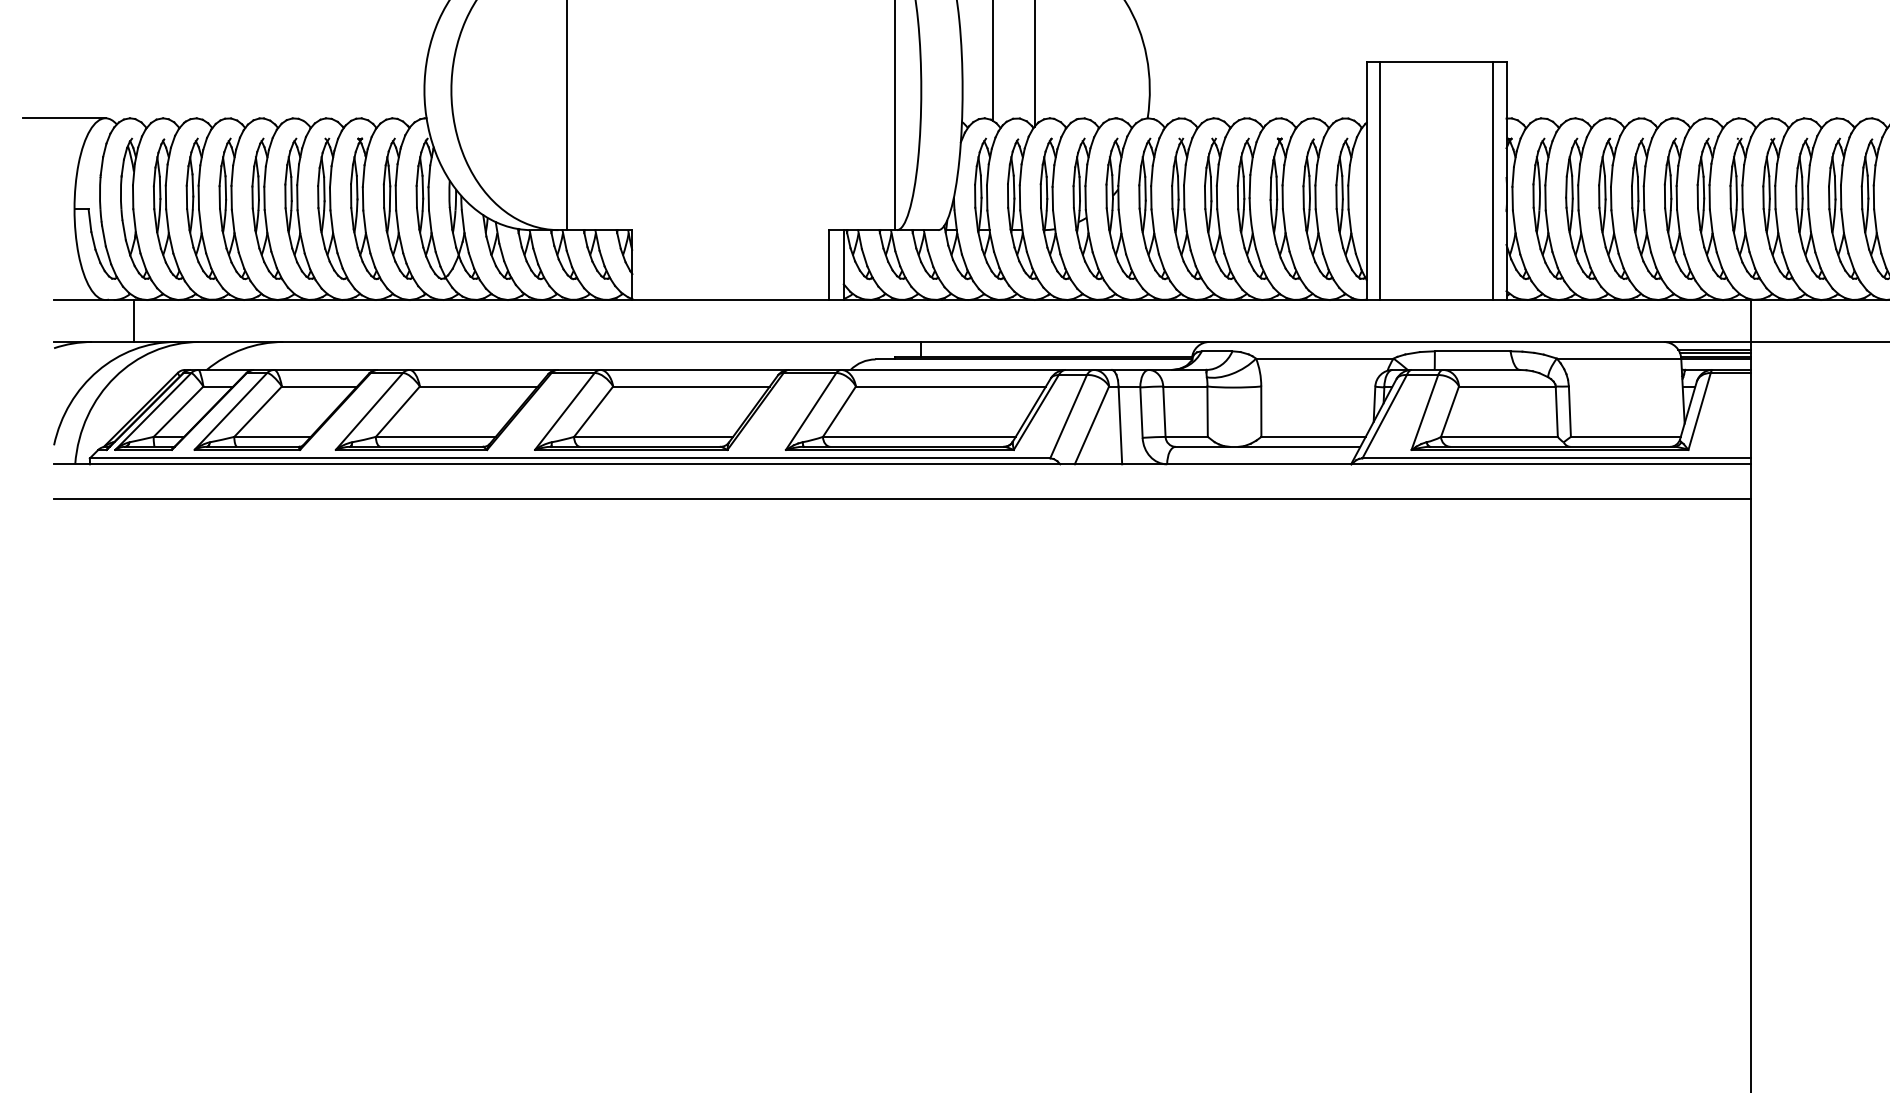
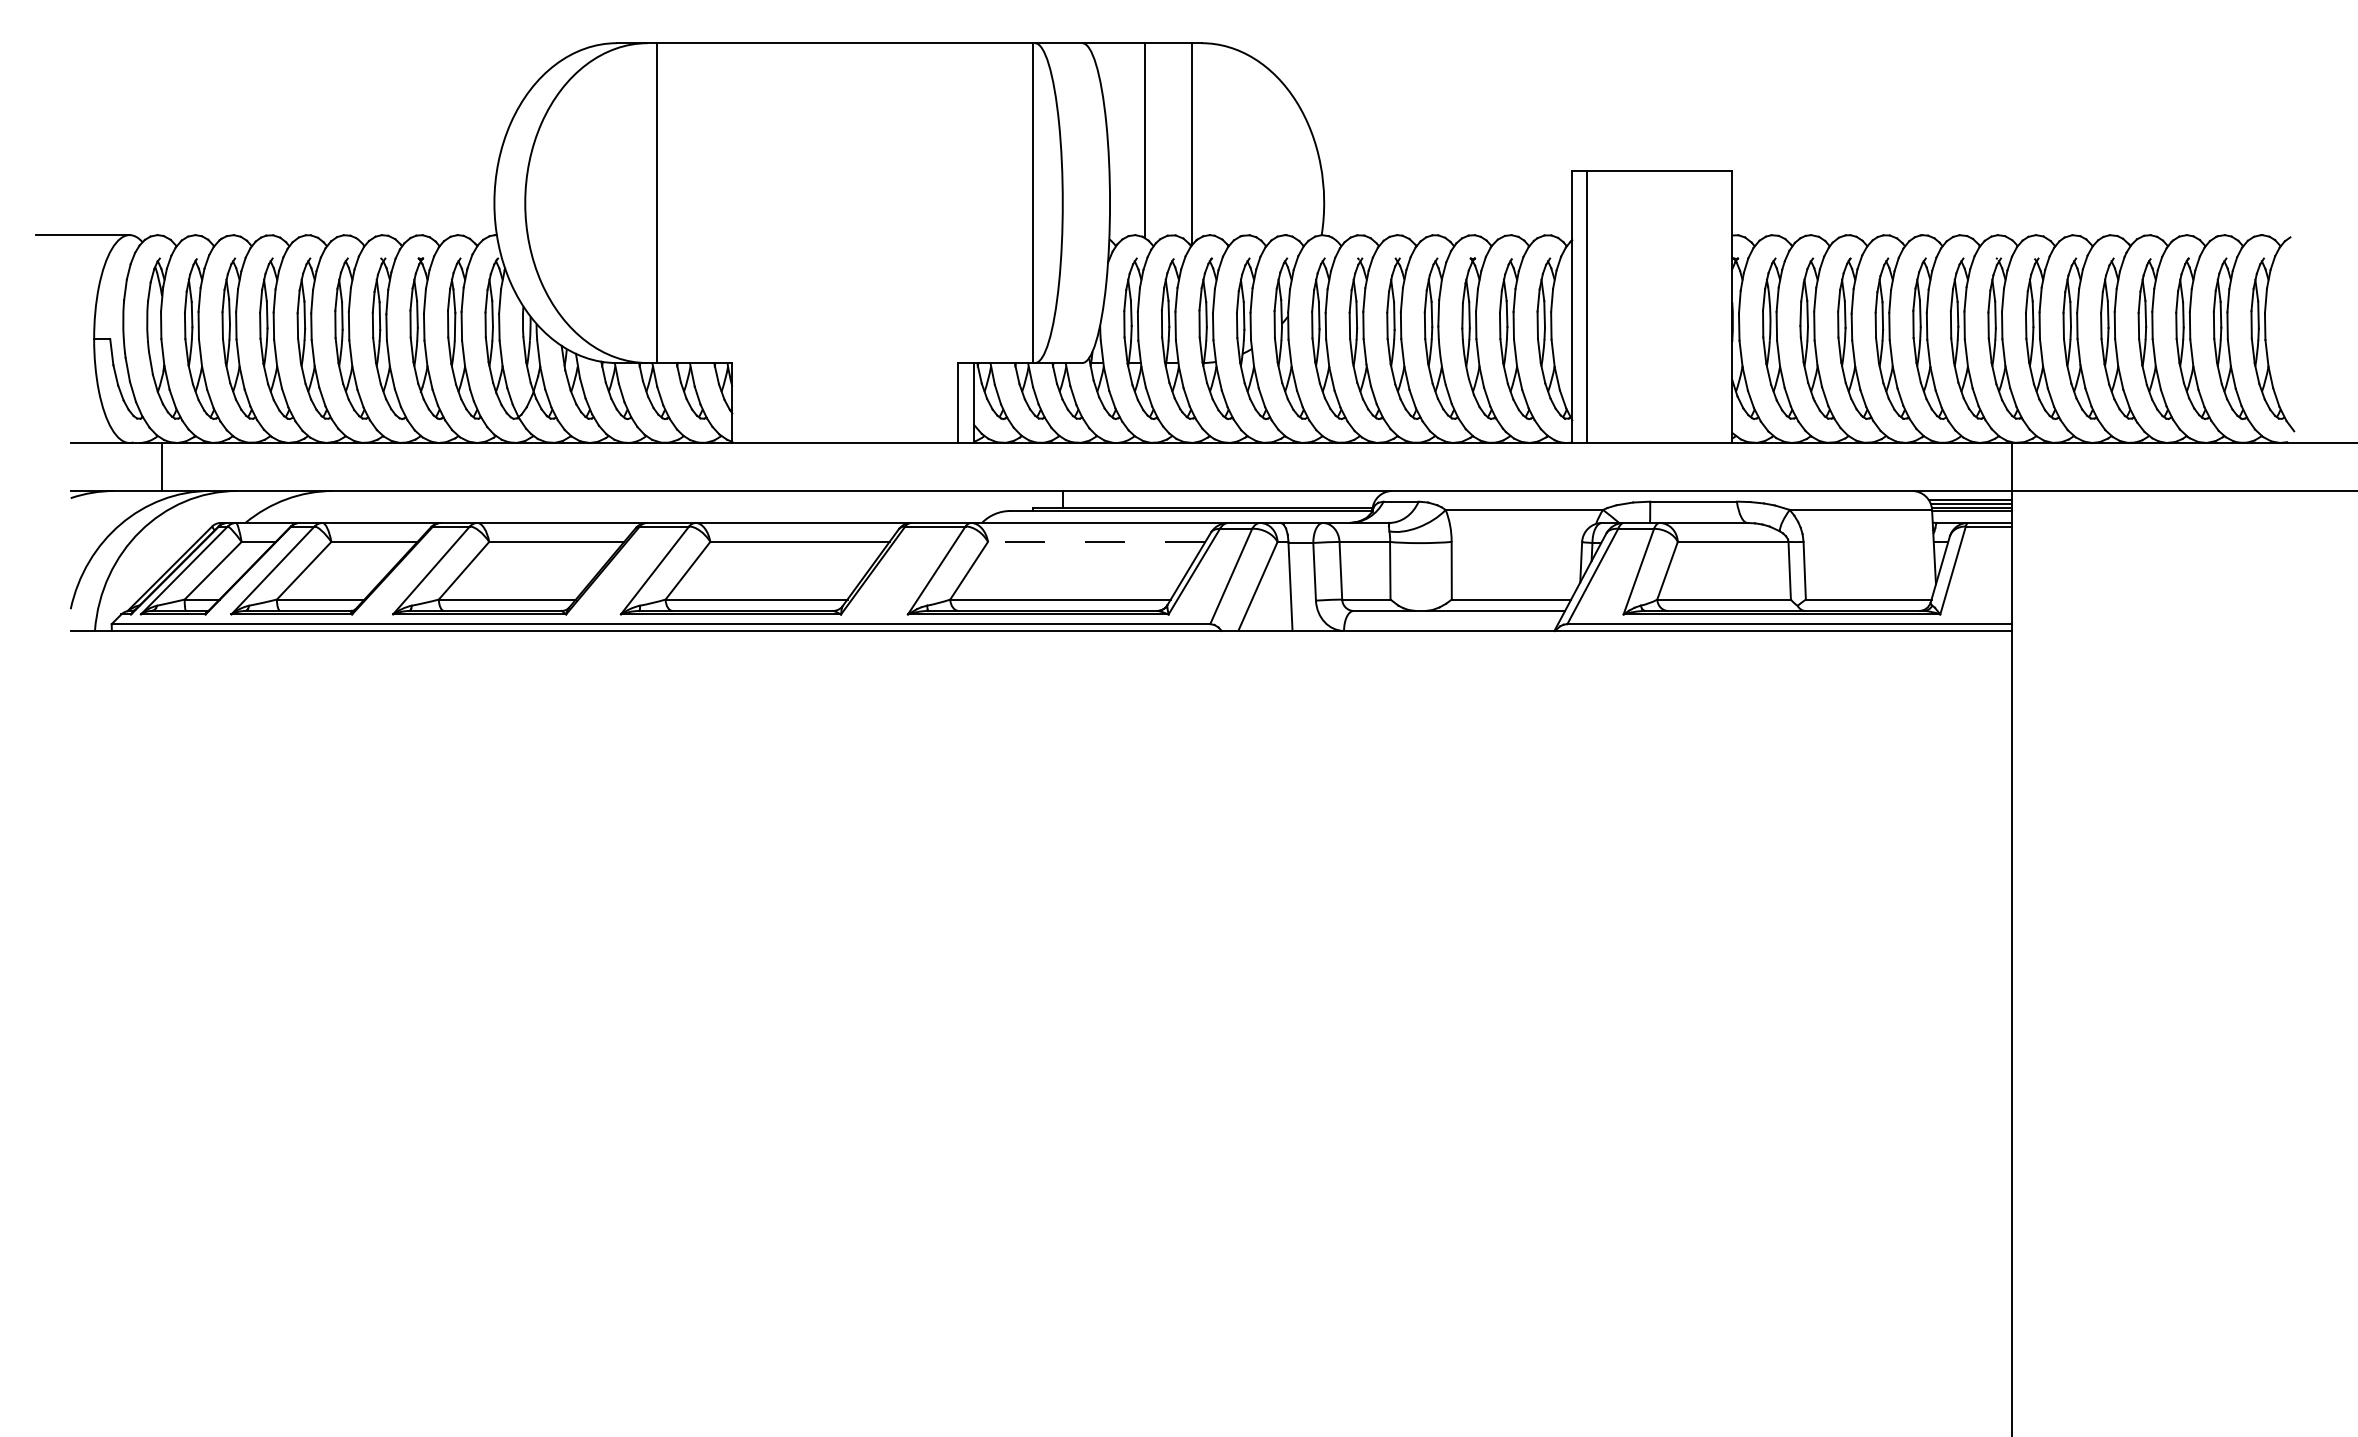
line: (1493, 181) -> (1717, 307), removed
line: (950, 386) -> (1096, 541), solid -> dashed
line: (902, 498) -> (1041, 670), removed

